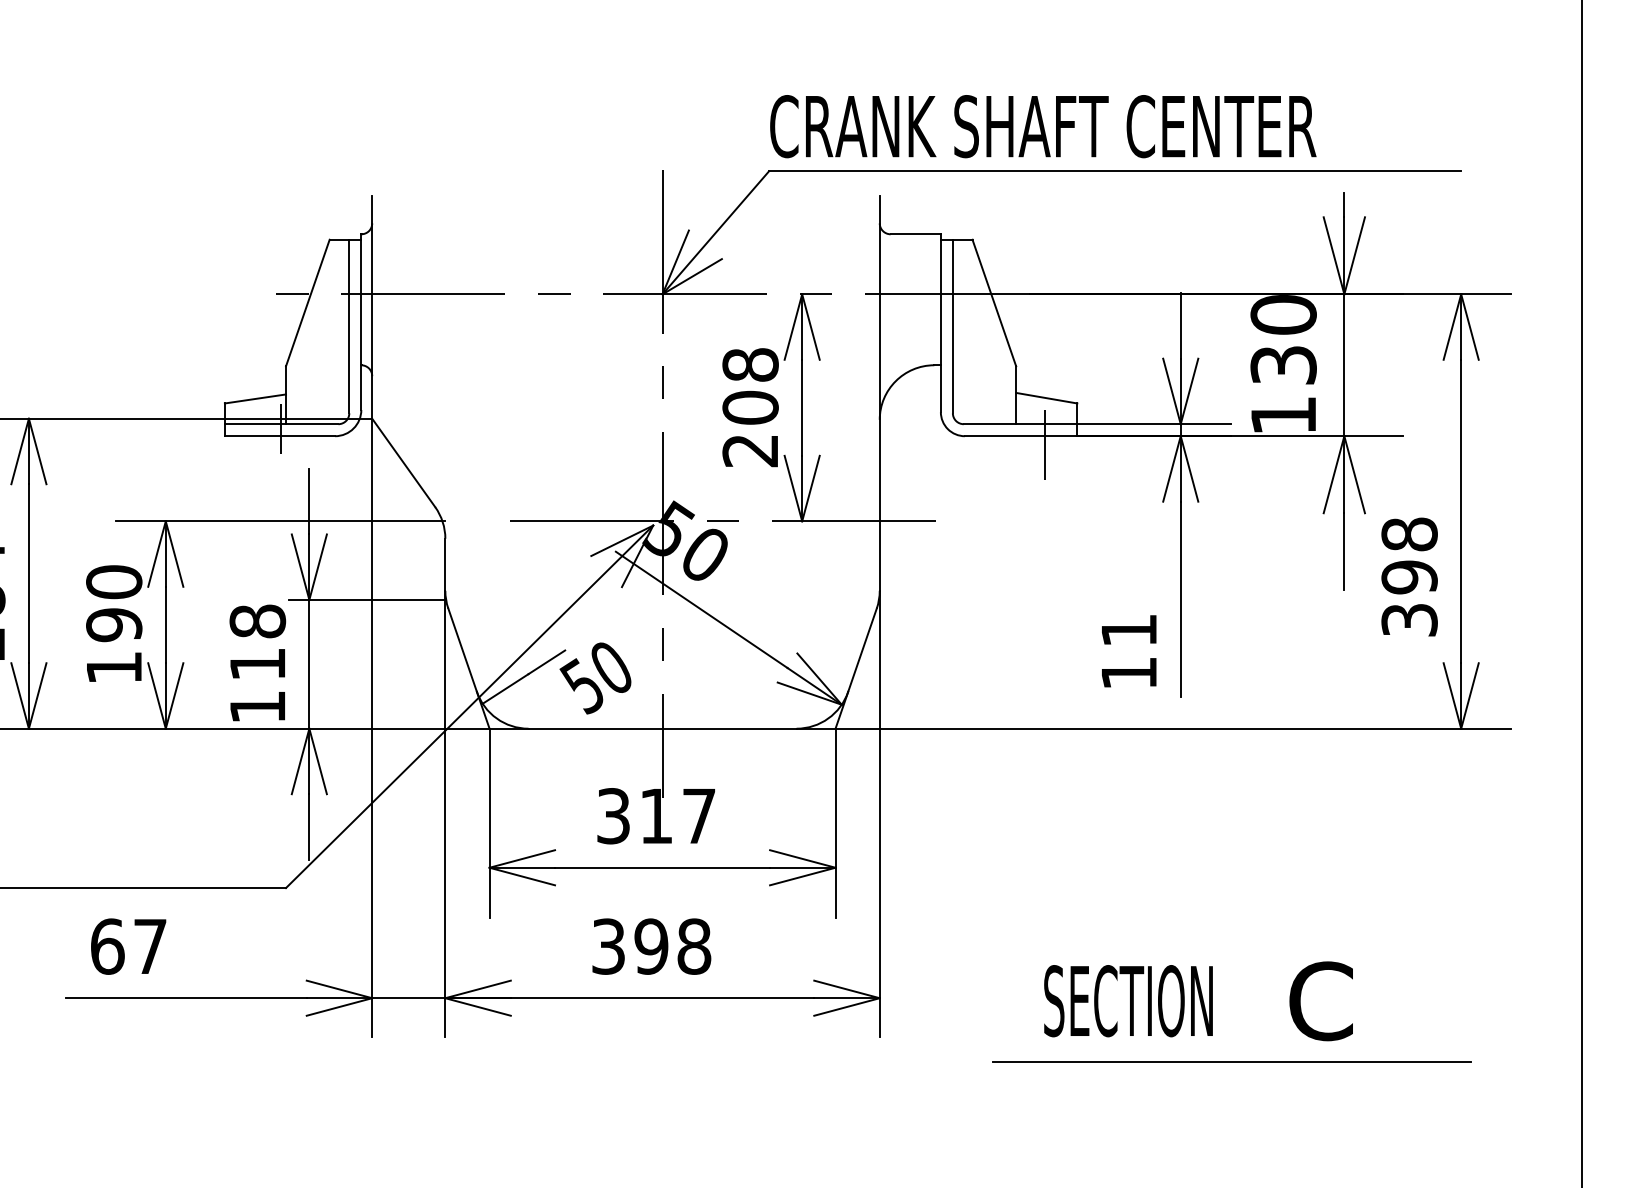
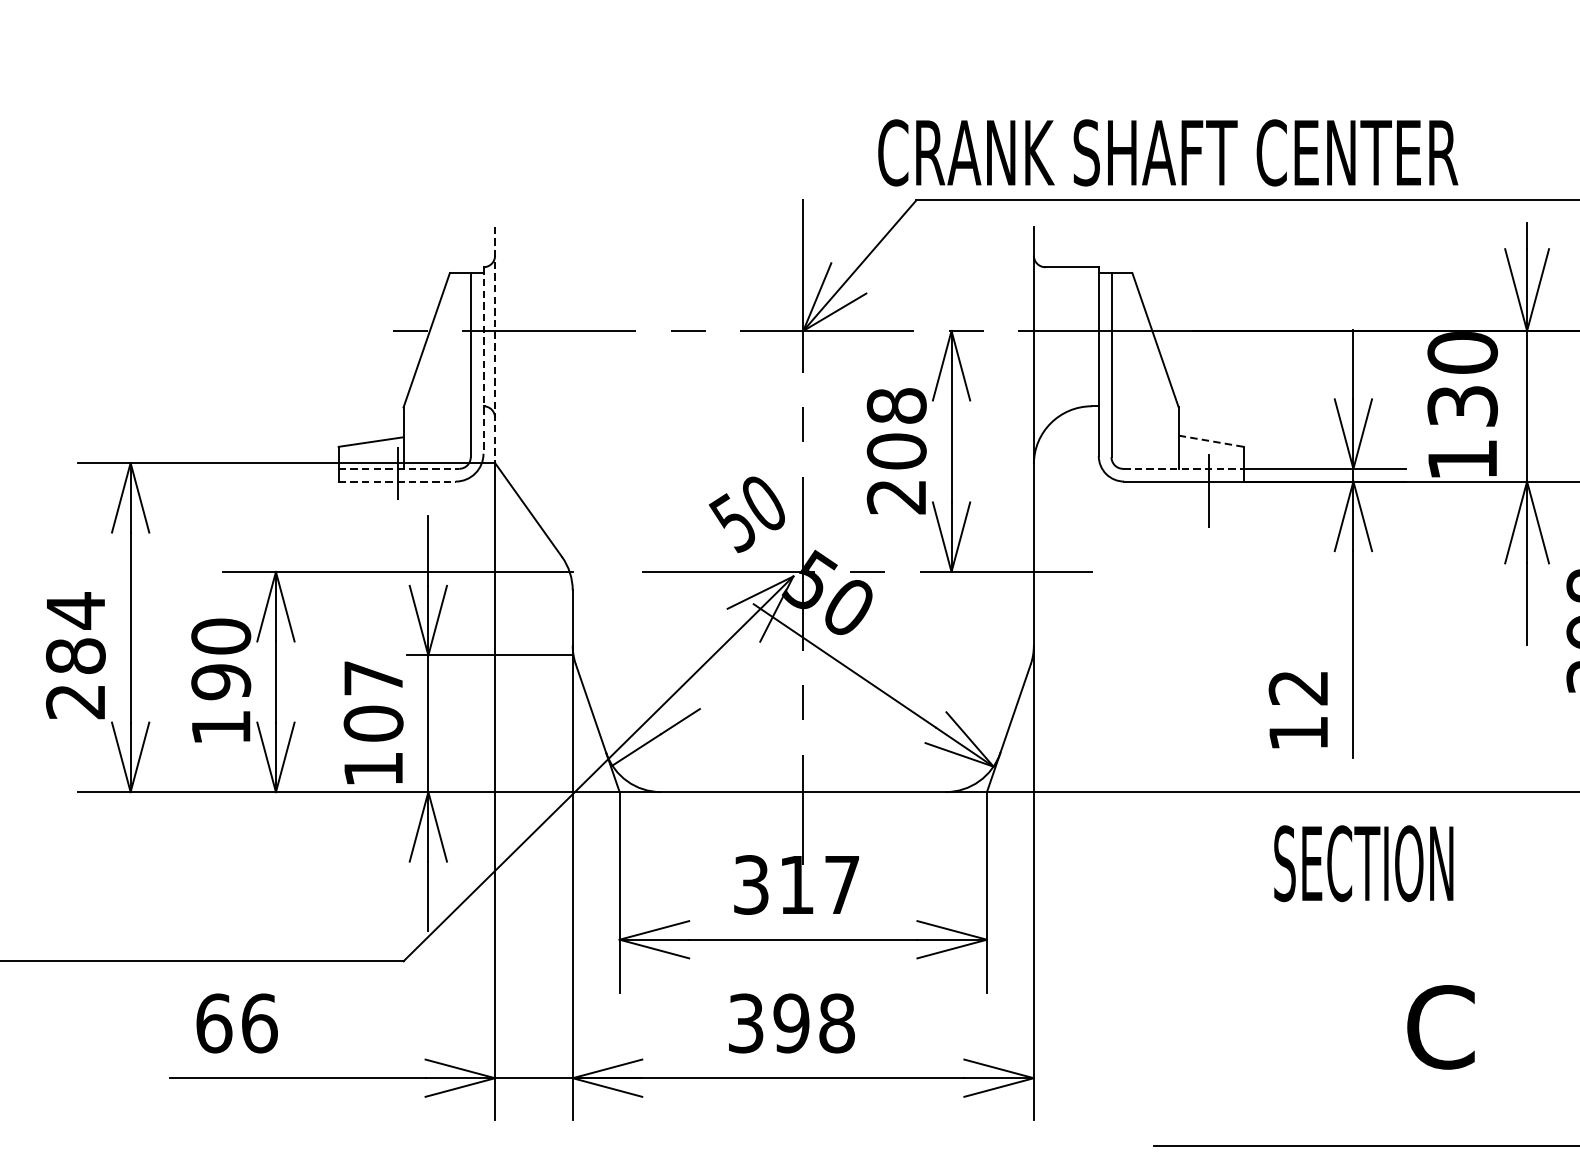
text: (1043, 126) -> (1168, 152), moved
line: (372, 307) -> (495, 344), solid -> dashed
line: (361, 322) -> (483, 360), solid -> dashed
line: (1047, 398) -> (1211, 441), solid -> dashed
line: (281, 424) -> (398, 469), solid -> dashed
line: (1020, 424) -> (1183, 469), solid -> dashed
line: (280, 436) -> (397, 481), solid -> dashed
text: (1128, 630) -> (1297, 687), 11 -> 12
text: (257, 642) -> (373, 700), 118 -> 107
text: (595, 678) -> (746, 514), moved
text: (150, 946) -> (259, 1023), 67 -> 66
text: (1128, 1001) -> (1363, 864), moved
text: (1320, 1001) -> (1440, 1027), moved

